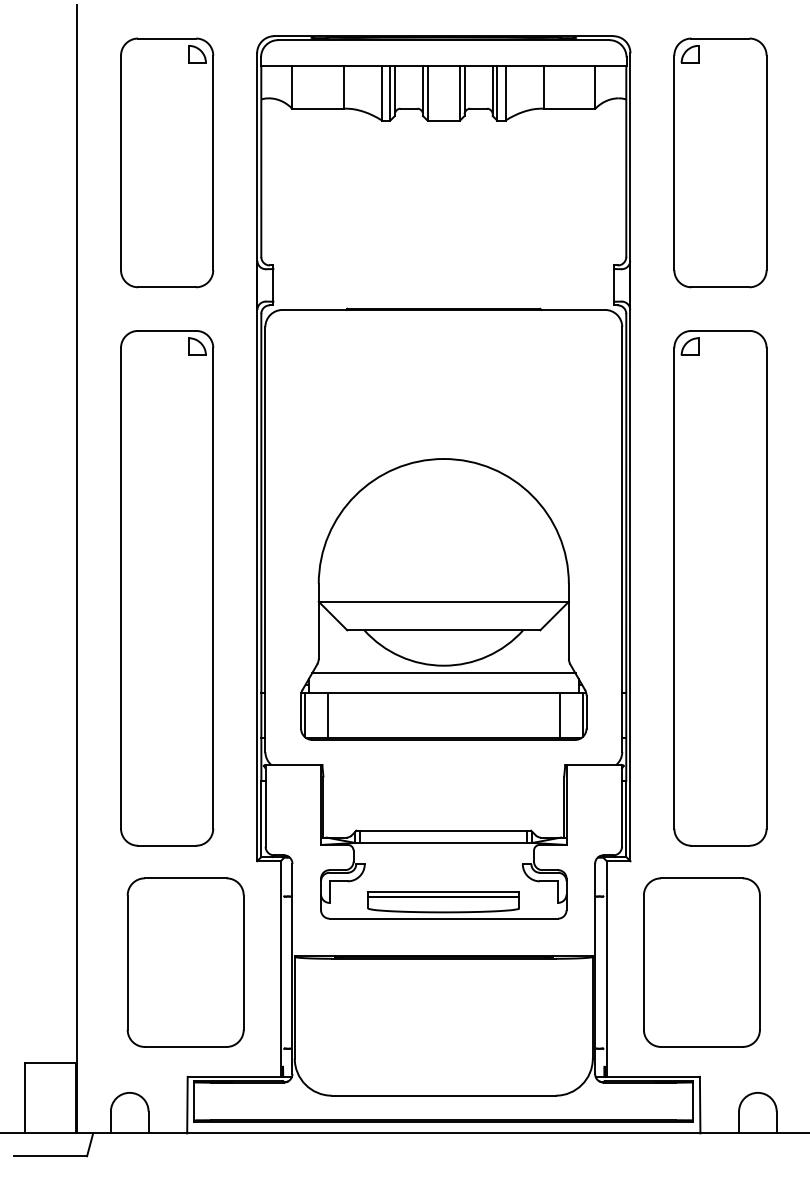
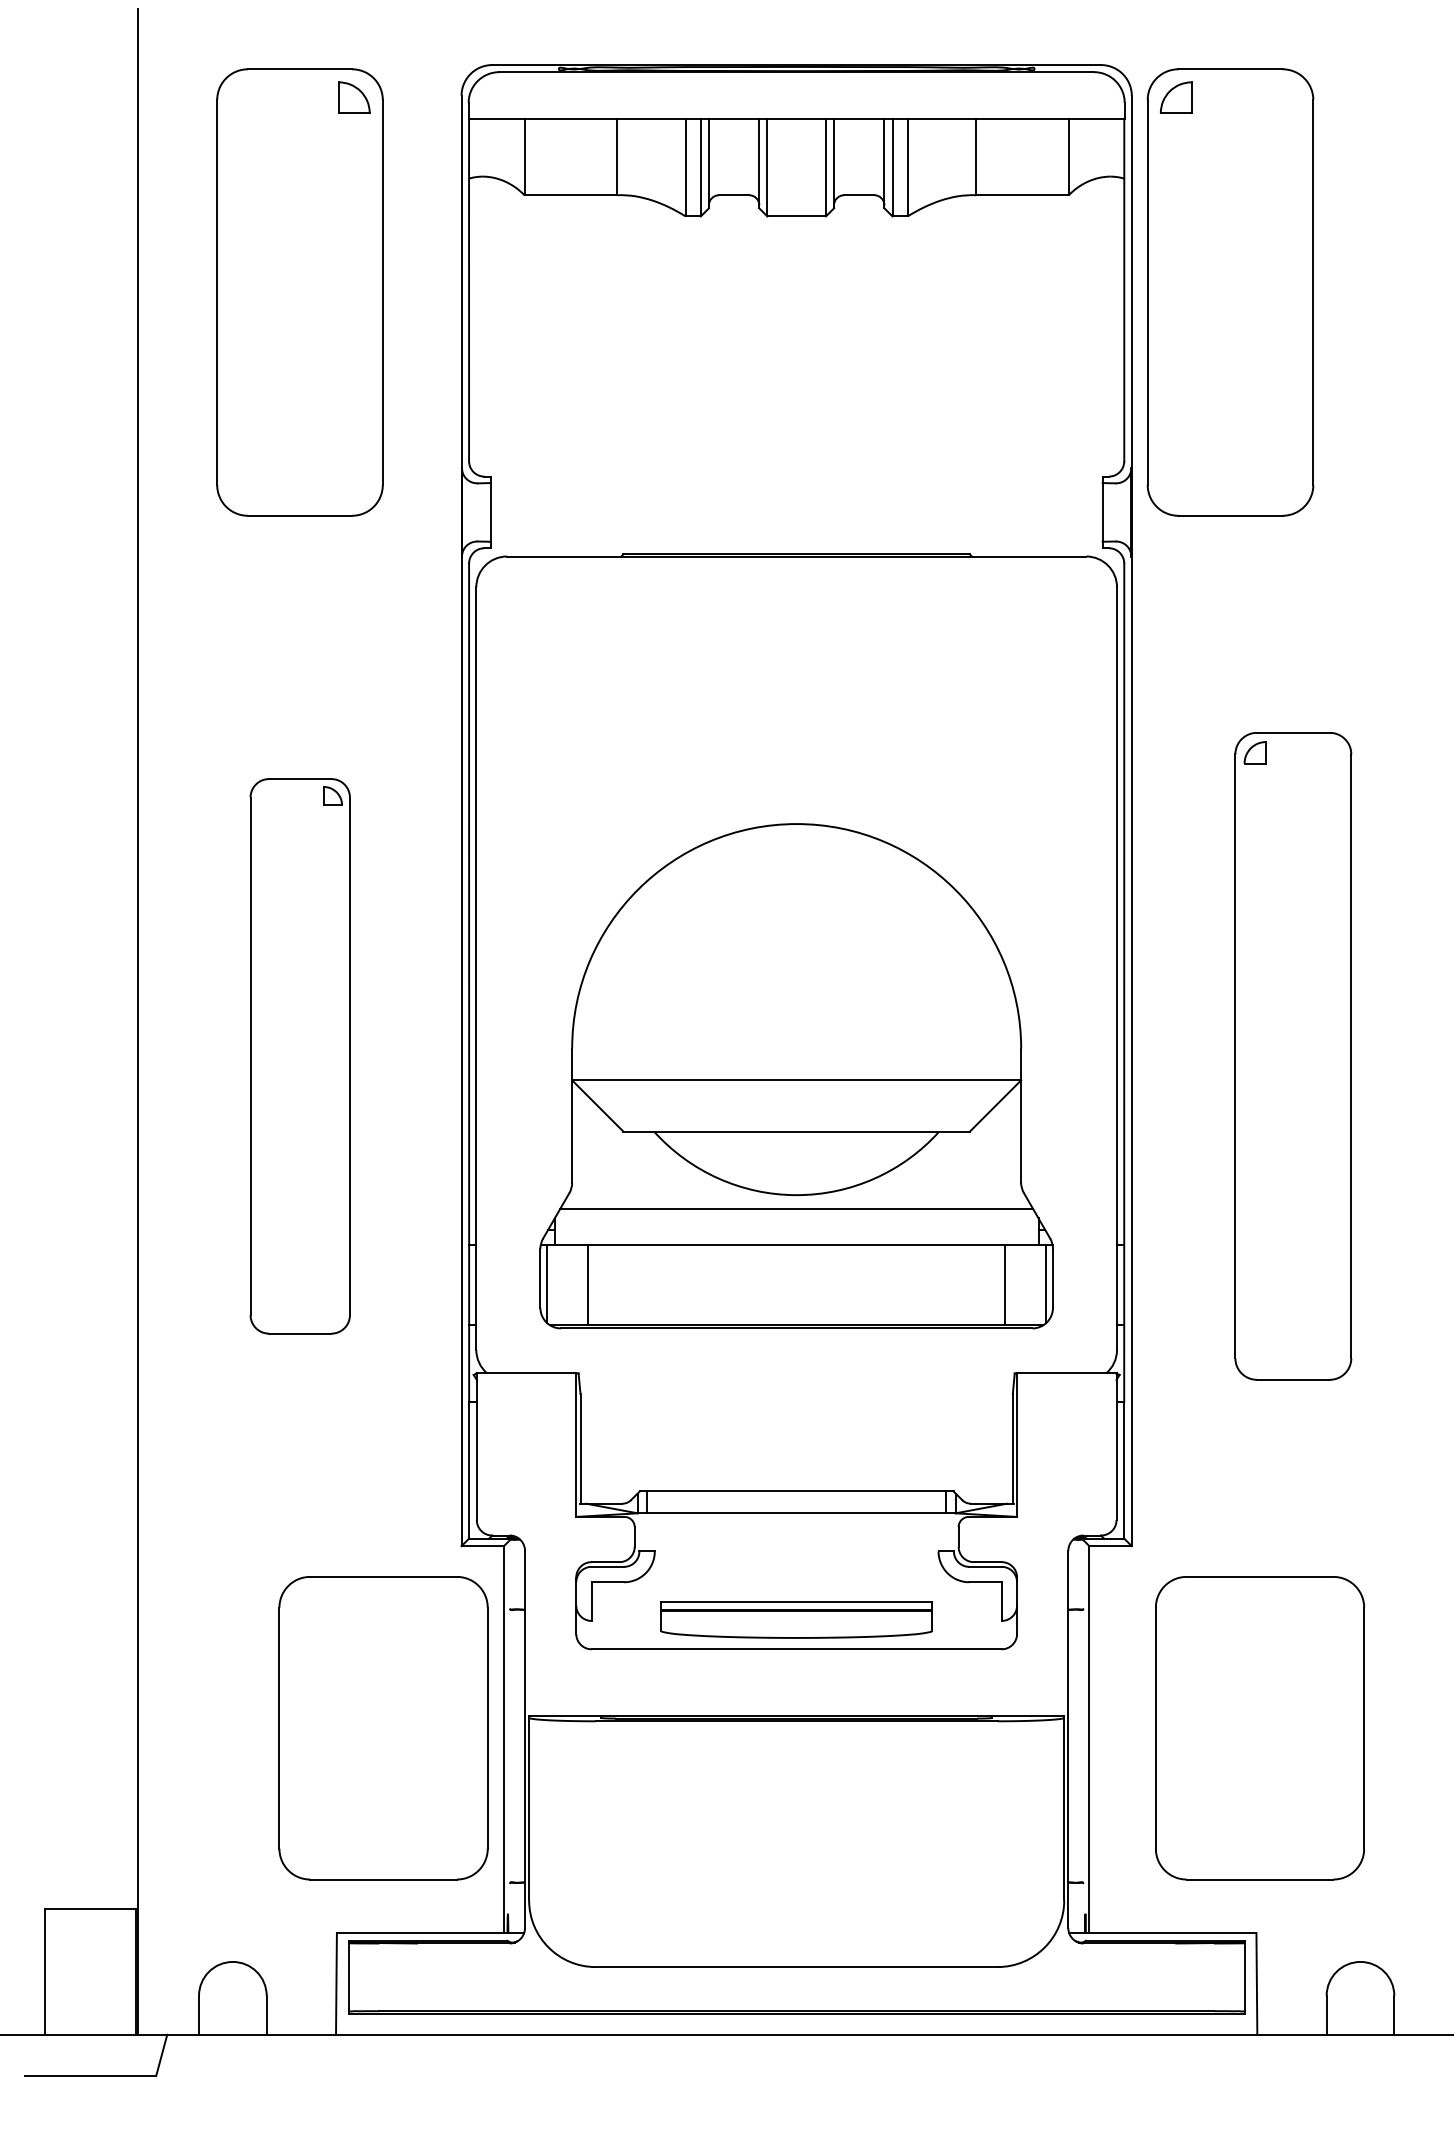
part: (720, 162) -> (1230, 291), moved
part: (167, 588) -> (300, 1056), size x0.6
part: (720, 588) -> (1293, 1056), size x0.7
part: (185, 962) -> (383, 1727), moved

